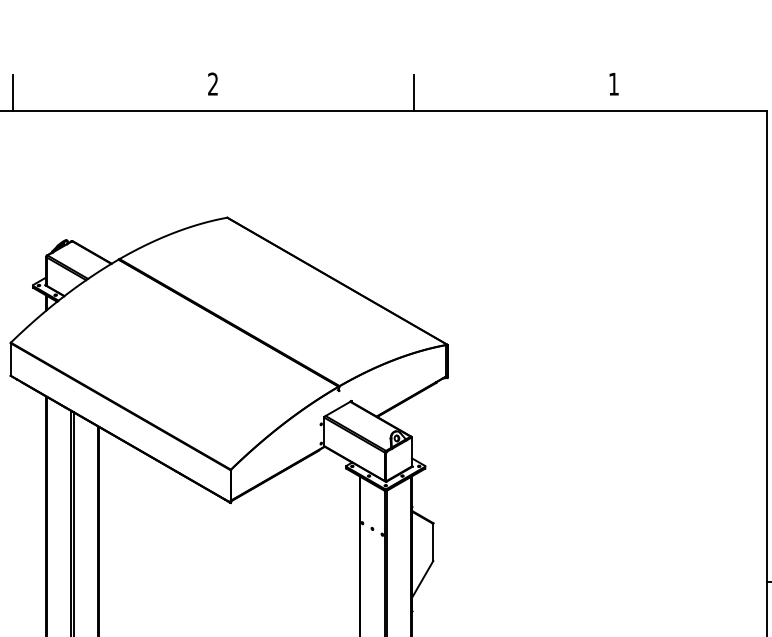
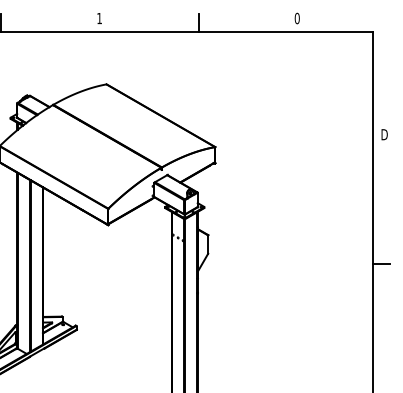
text: (212, 82) -> (99, 17), 2 -> 1
text: (612, 84) -> (296, 18), 1 -> 0

